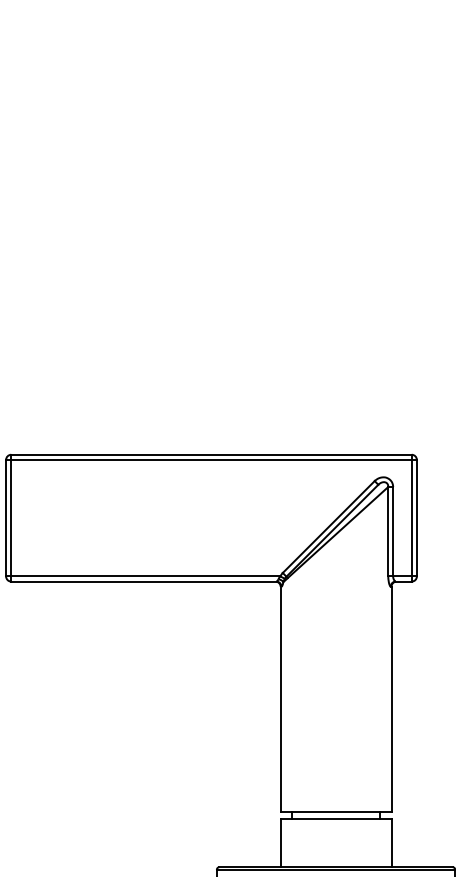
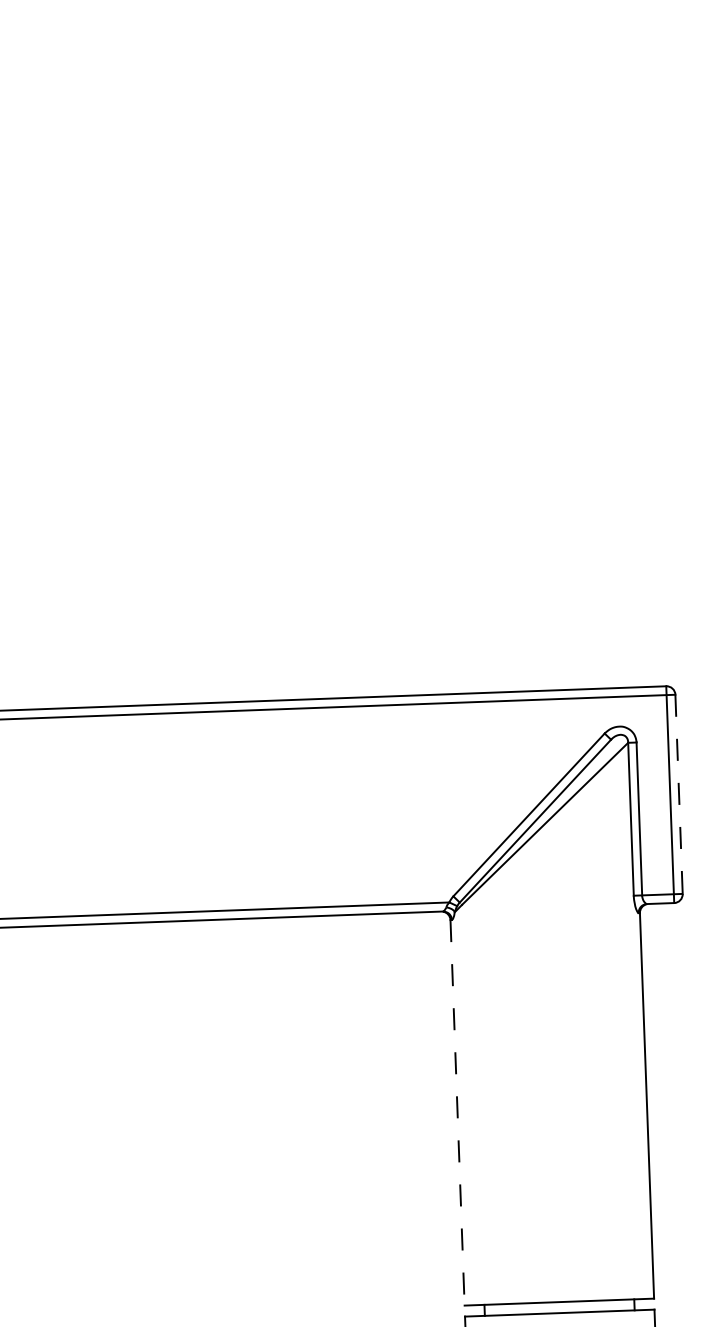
line: (416, 518) -> (678, 794), solid -> dashed
line: (280, 699) -> (457, 1112), solid -> dashed

